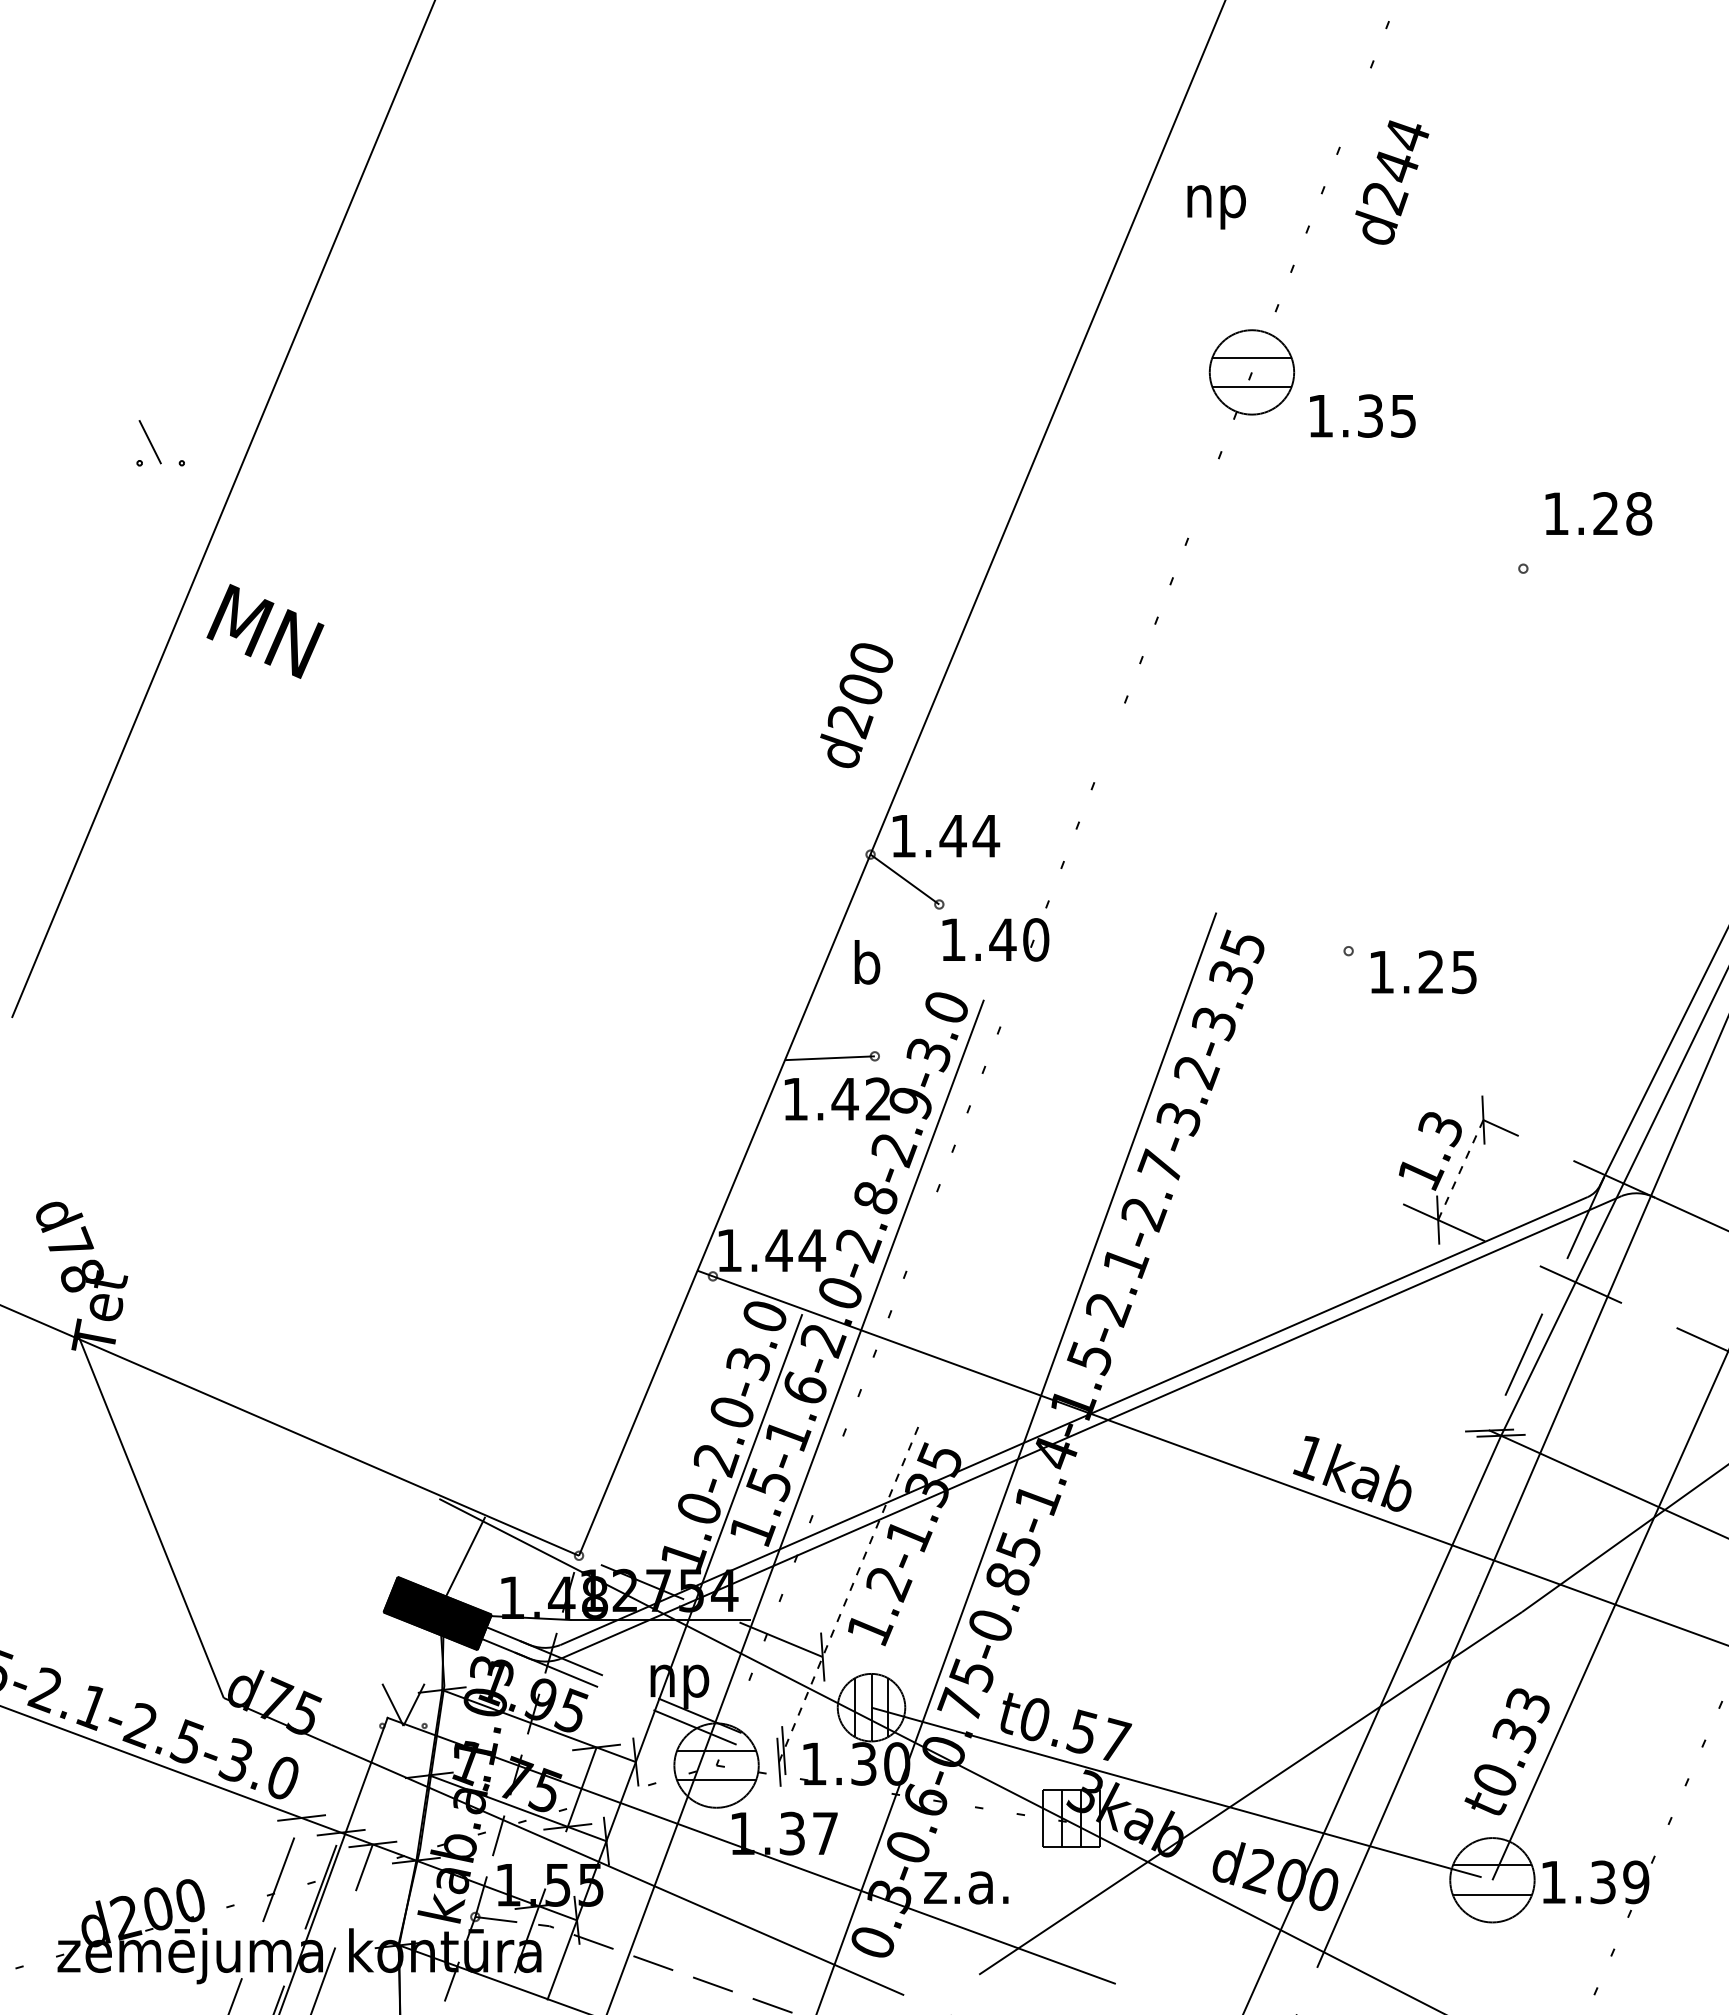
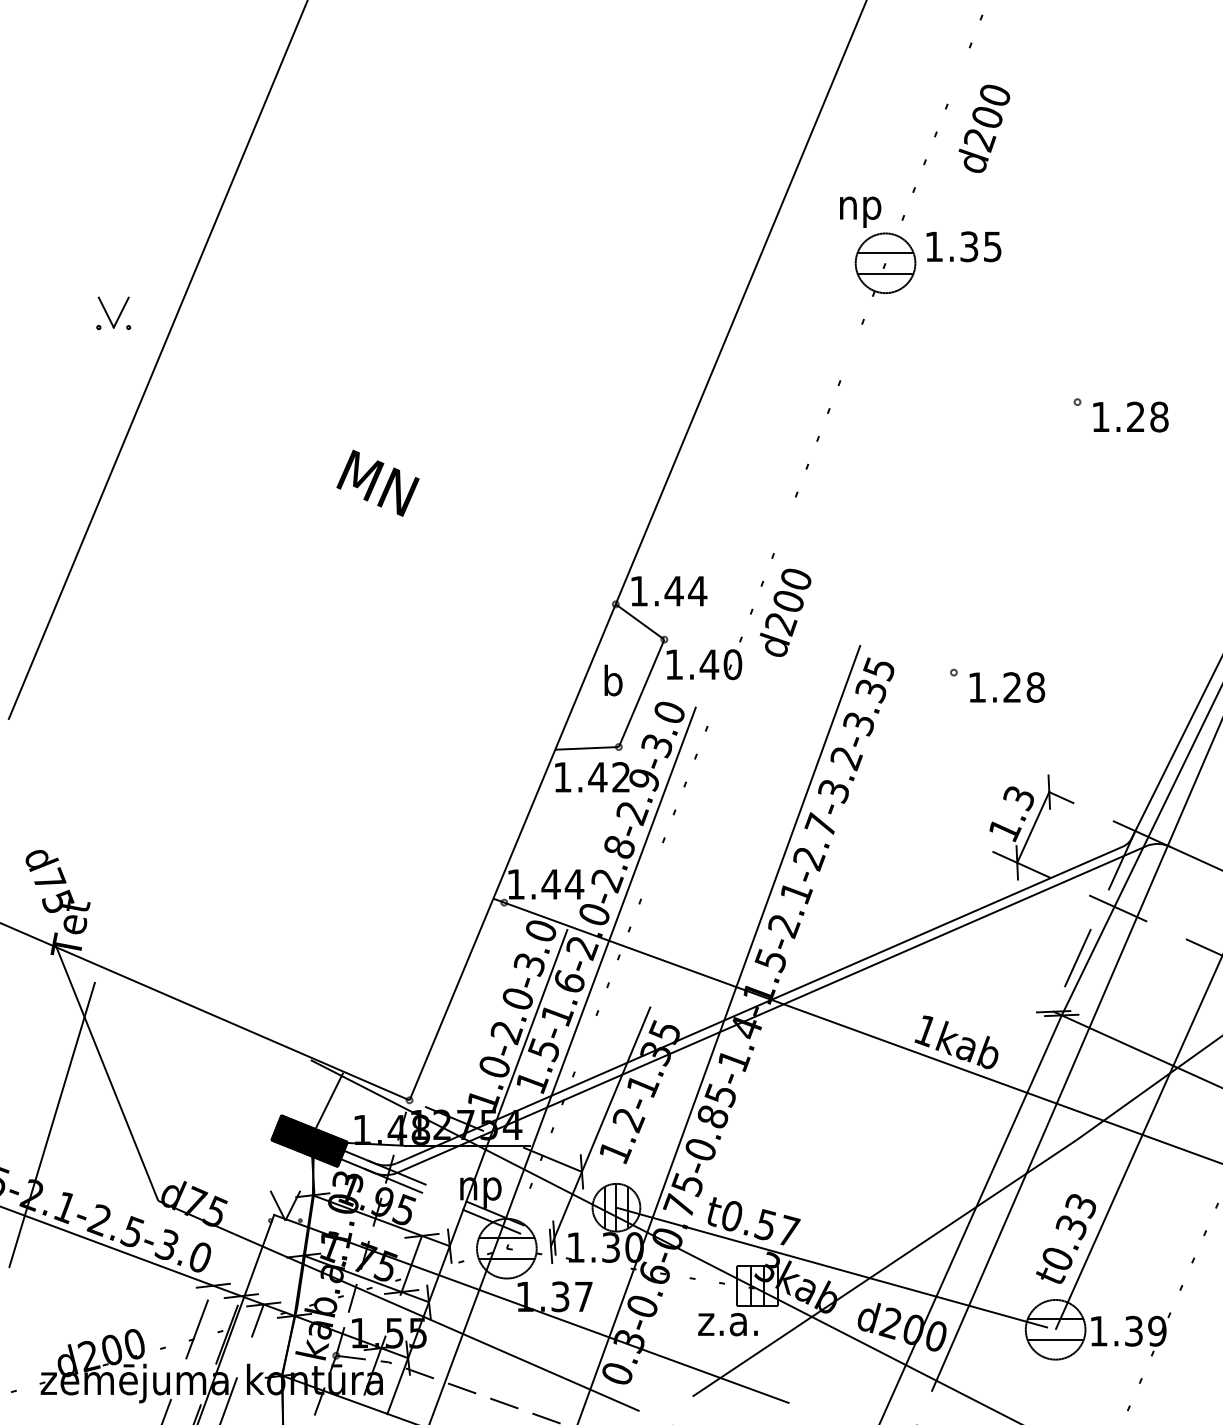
text: (1401, 151) -> (991, 107), d244 -> d200
text: (1216, 207) -> (860, 212), moved
text: (1362, 415) -> (963, 246), moved
line: (170, 442) -> (120, 312), added
text: (1598, 513) -> (1130, 416), moved
text: (265, 631) -> (378, 483), moved
text: (856, 705) -> (785, 612), moved
text: (1464, 972) -> (1035, 687), 1.25 -> 1.28
line: (906, 980) -> (641, 693), added
line: (1460, 1170) -> (1033, 827), dashed -> solid
text: (82, 1275) -> (58, 902), d78 -> d75
line: (76, 1577) -> (54, 1115), added
line: (849, 1593) -> (600, 1126), dashed -> solid
text: (966, 1887) -> (728, 1324), moved

